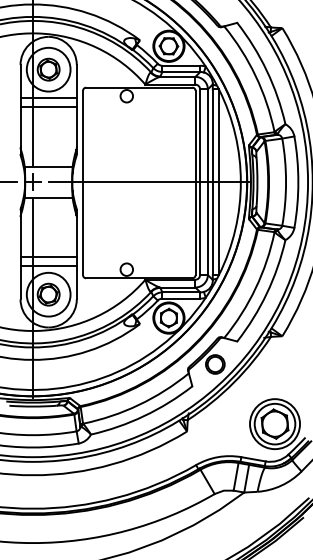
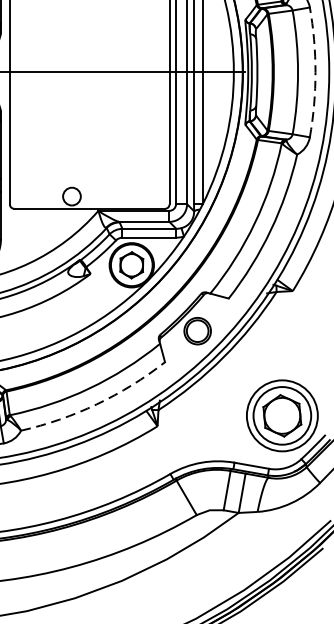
arc: (298, 182) -> (315, 72), solid -> dashed
arc: (144, 416) -> (97, 405), solid -> dashed

